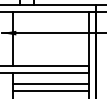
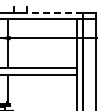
line: (64, 5) -> (54, 12), solid -> dashed
line: (51, 83) -> (42, 84), removed
line: (51, 90) -> (42, 90), removed

